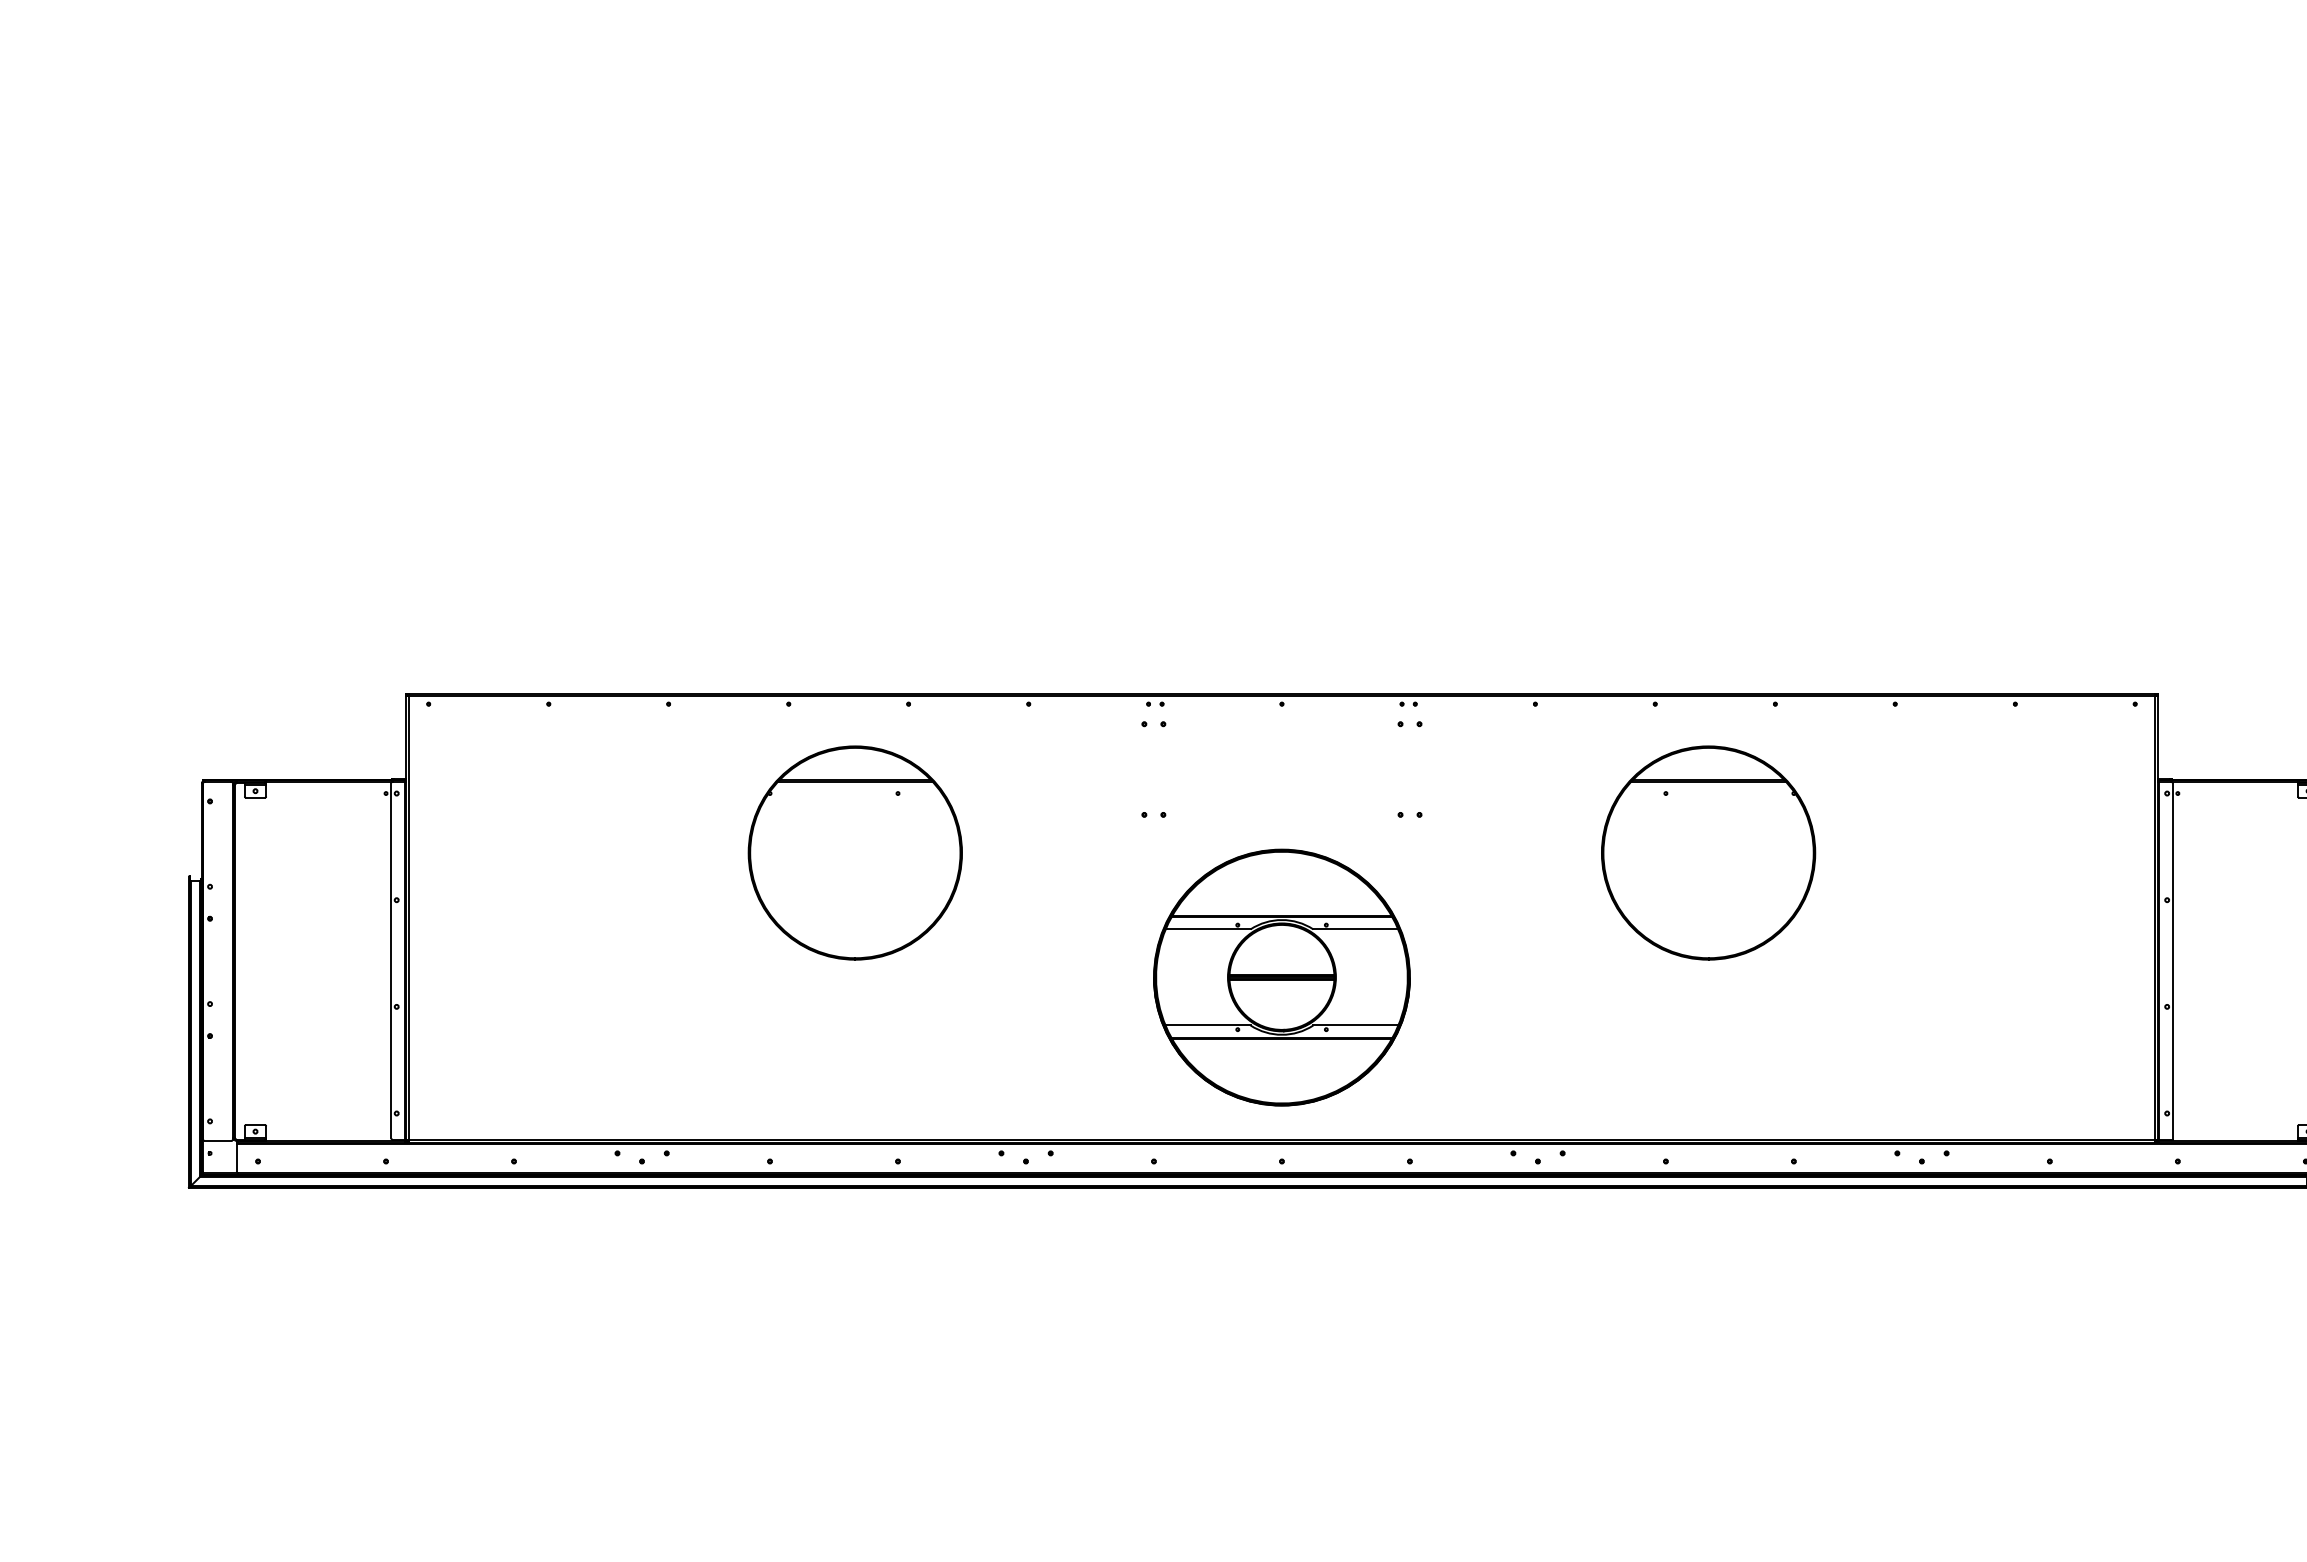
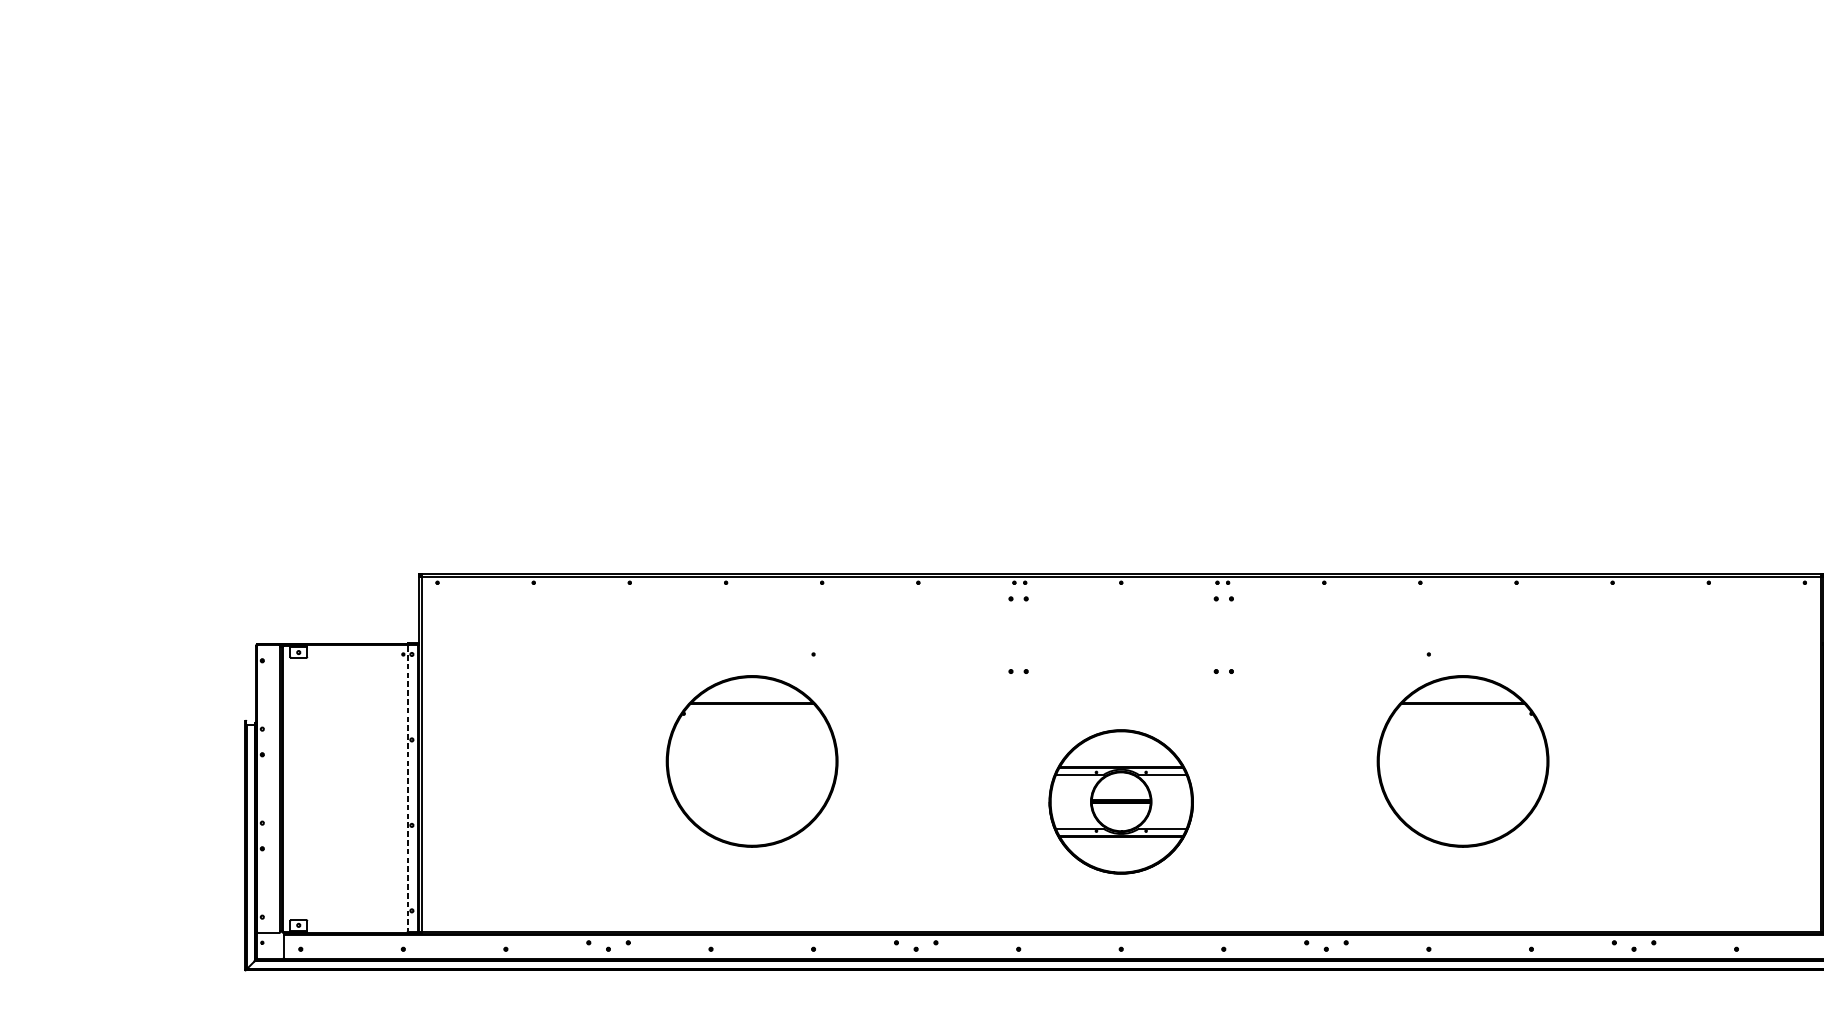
part: (854, 852) -> (751, 761), moved
part: (1708, 852) -> (1463, 761), moved
line: (391, 960) -> (407, 788), solid -> dashed
part: (1281, 977) -> (1120, 801), size x0.7

